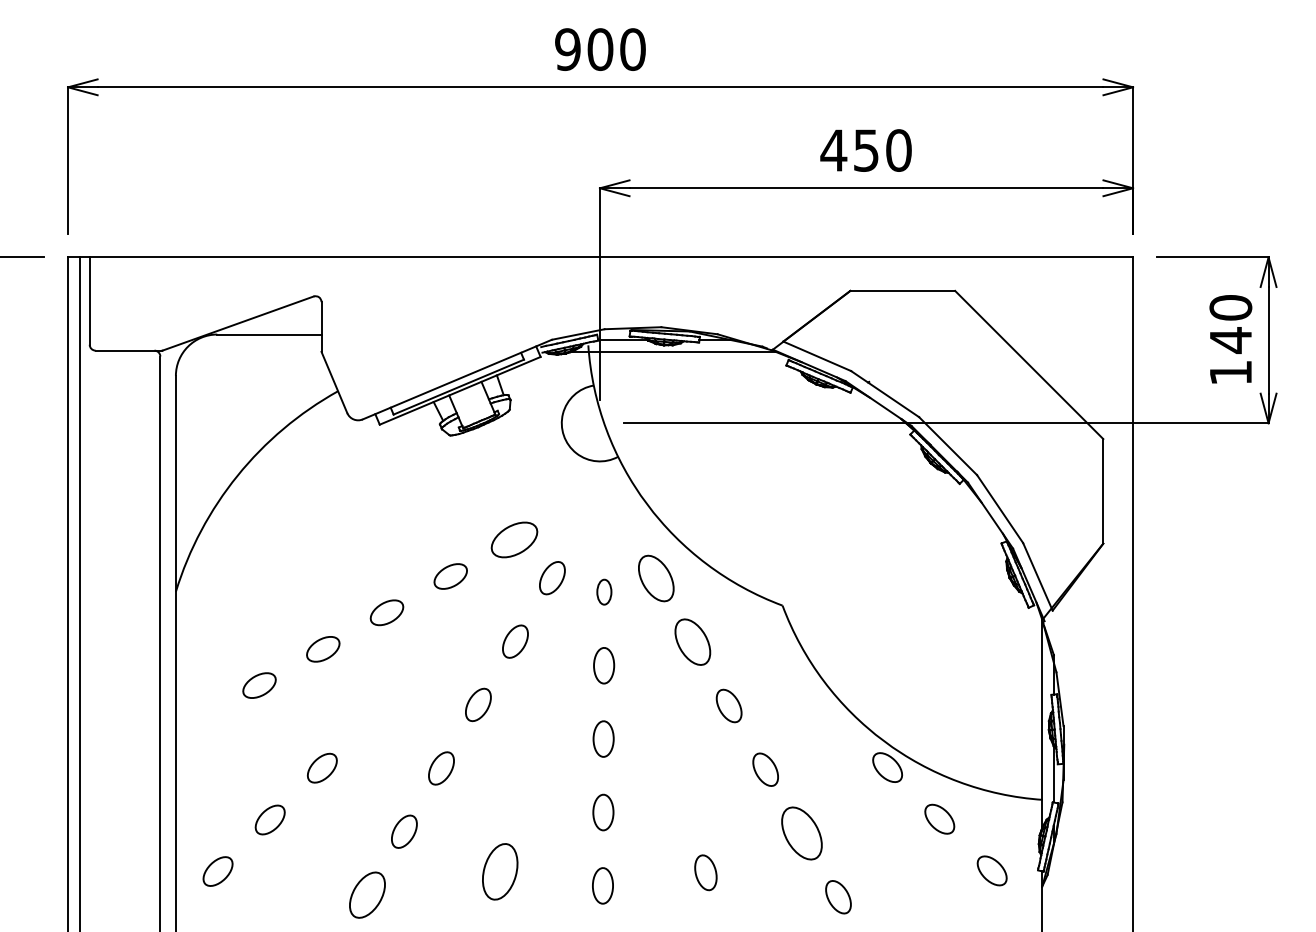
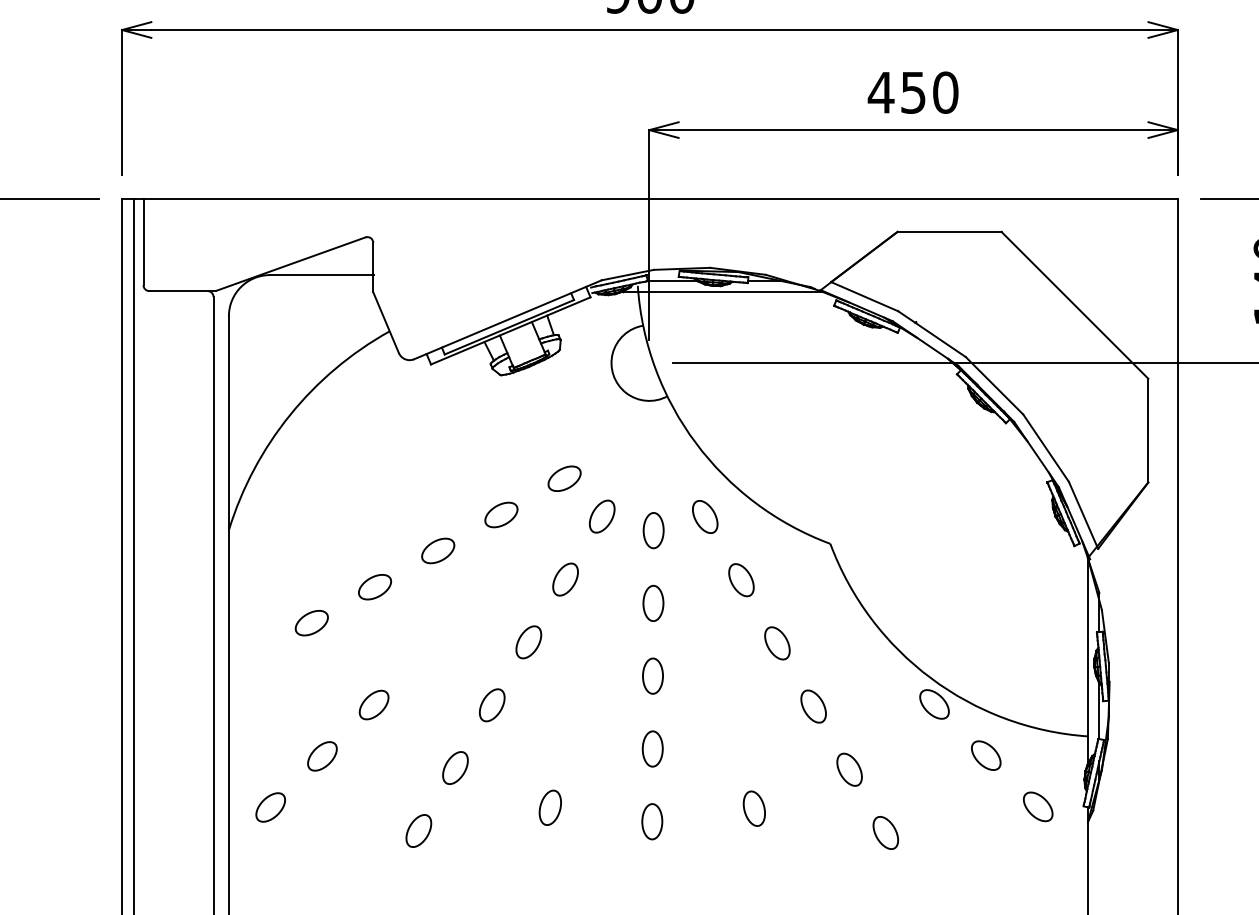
part: (514, 539) -> (564, 478), size x0.71
part: (656, 578) -> (705, 516), size x0.71
part: (604, 591) -> (653, 529), size x1.43
part: (692, 642) -> (741, 580), size x0.71
part: (801, 833) -> (849, 769), size x0.62
part: (499, 871) -> (549, 807), size x0.62
part: (367, 895) -> (418, 831), size x0.71

